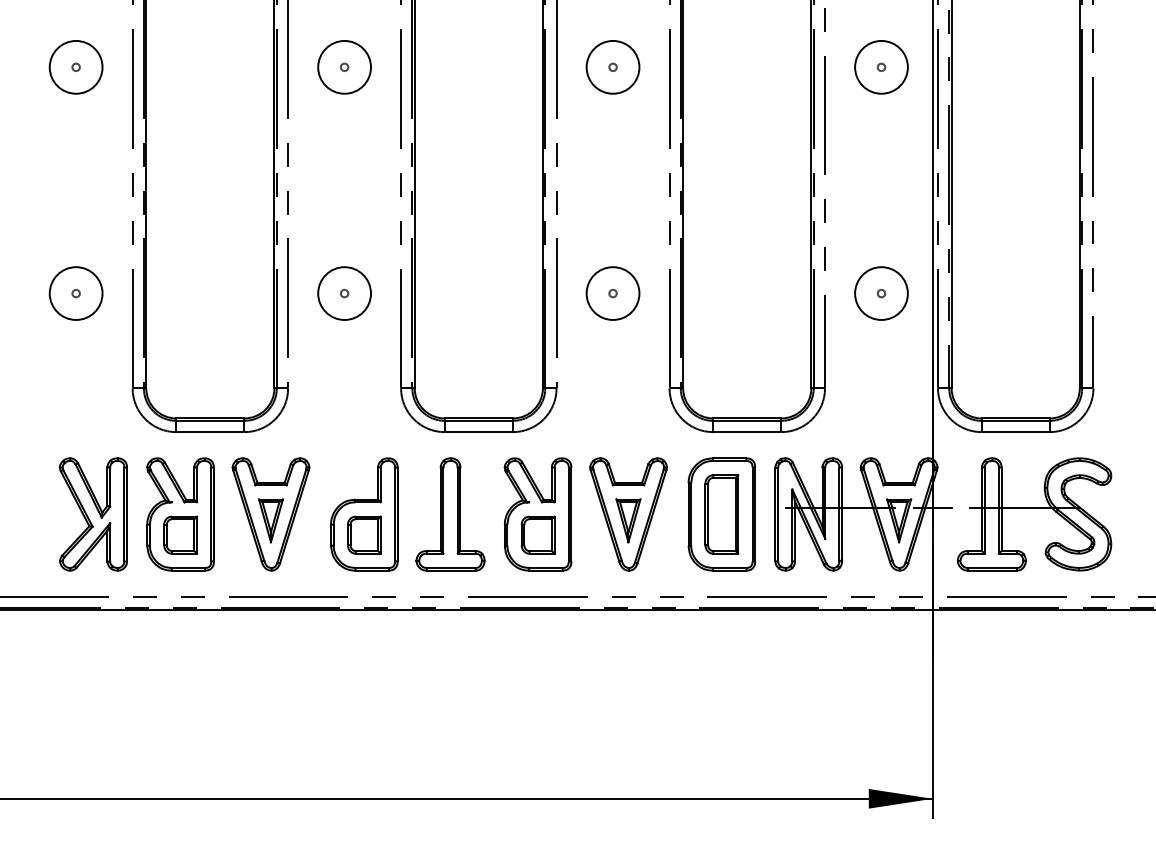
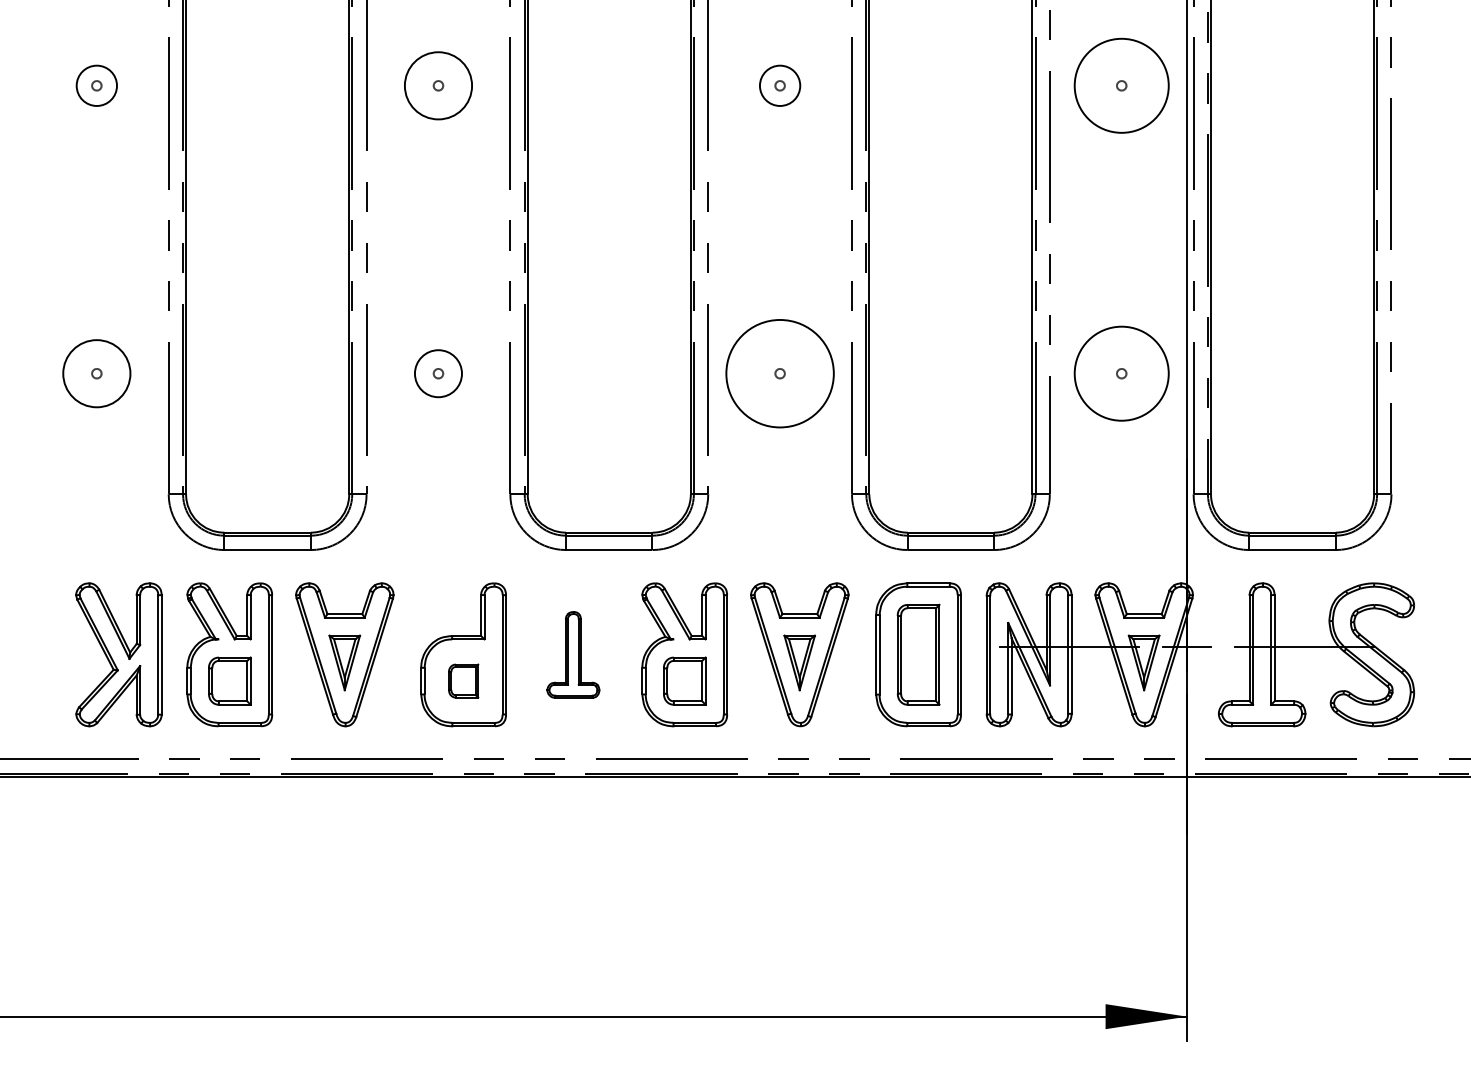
circle: (75, 67) -> (96, 85), size x0.6
circle: (612, 67) -> (779, 85), size x0.6
circle: (881, 67) -> (1121, 85), size x1.4
circle: (344, 293) -> (438, 373), size x0.7
circle: (612, 293) -> (779, 373), size x1.6
circle: (881, 293) -> (1121, 373), size x1.4
part: (450, 514) -> (573, 654), size x0.6
part: (364, 534) -> (463, 680), size x0.7

